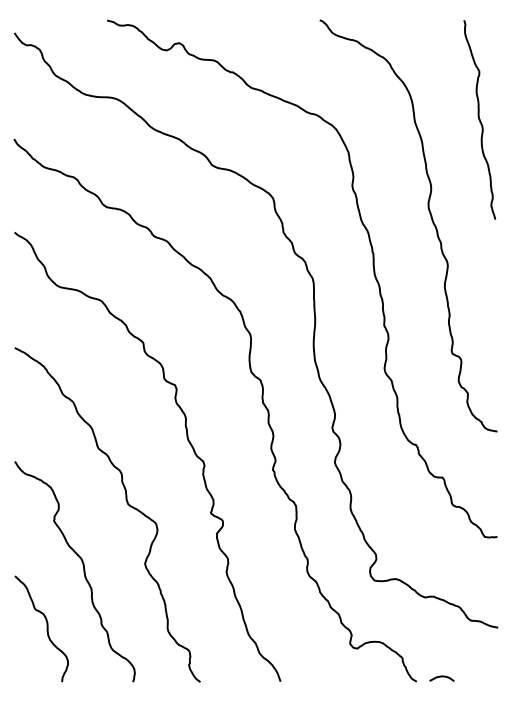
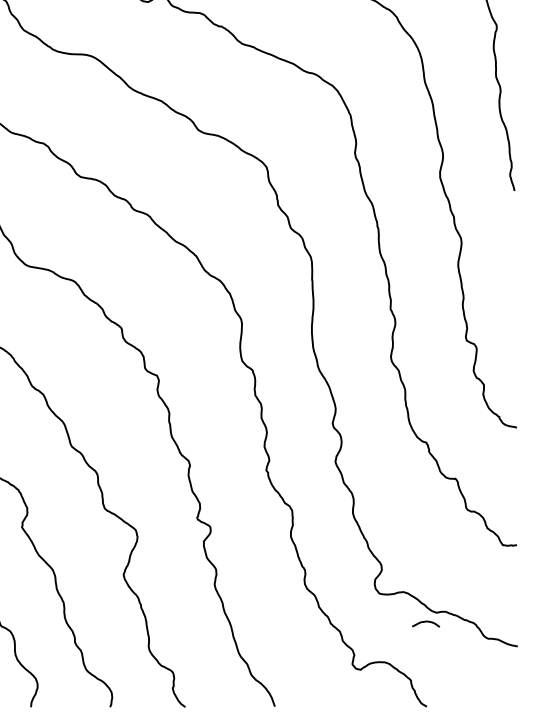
curve: (441, 677) -> (425, 622), moved

